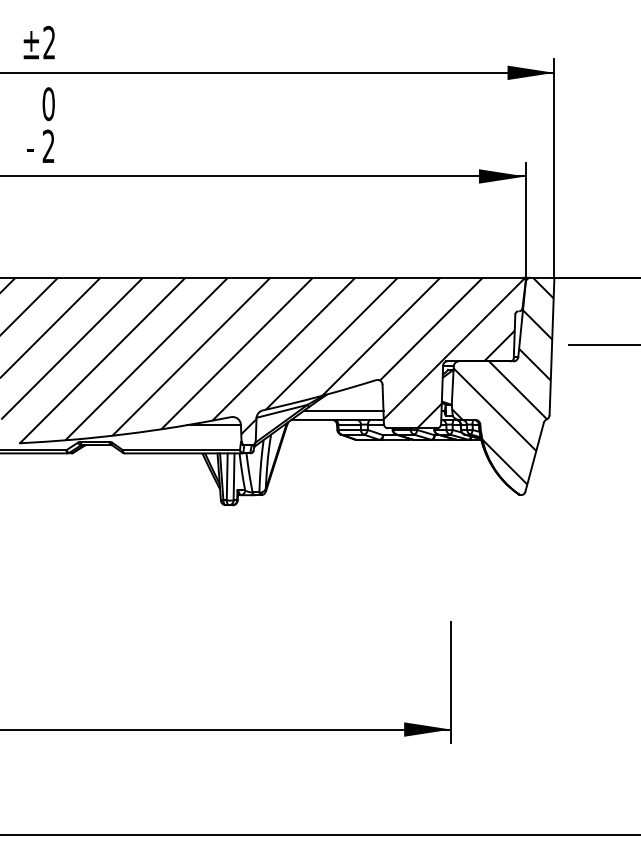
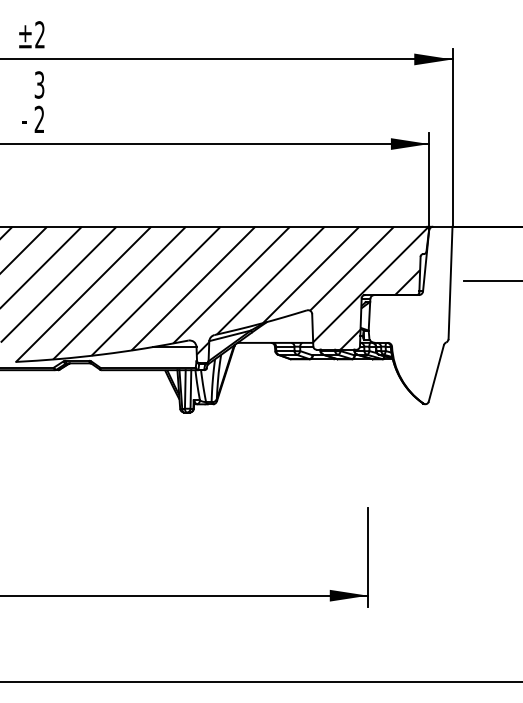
text: (48, 104) -> (39, 85), 0 -> 3
hatch: (502, 380) -> (410, 310), removed
line: (343, 411) -> (280, 335), removed

